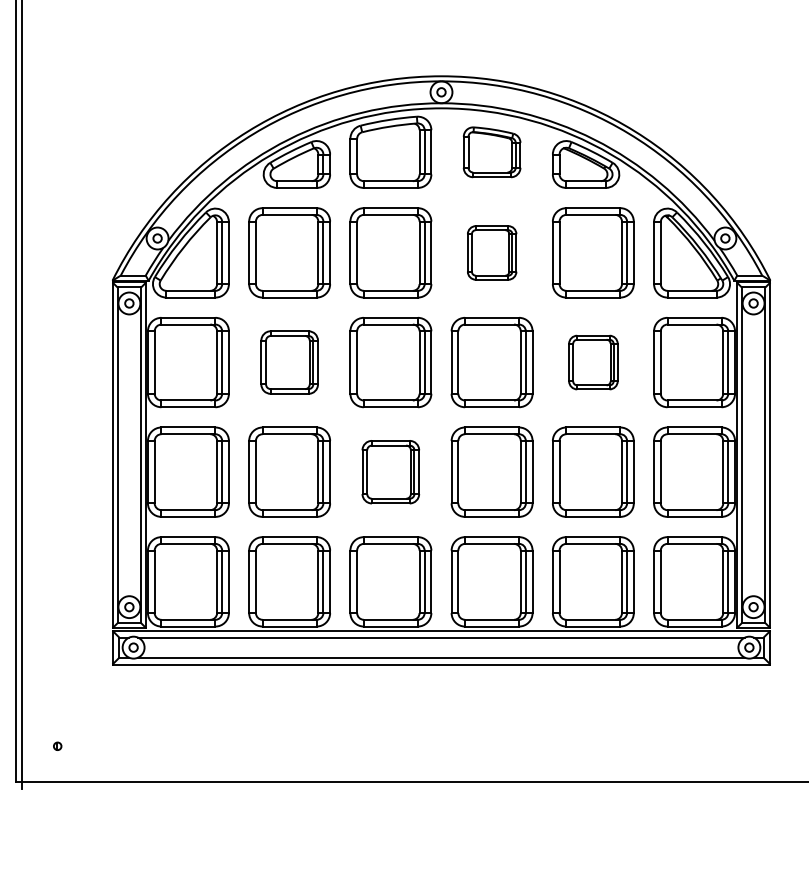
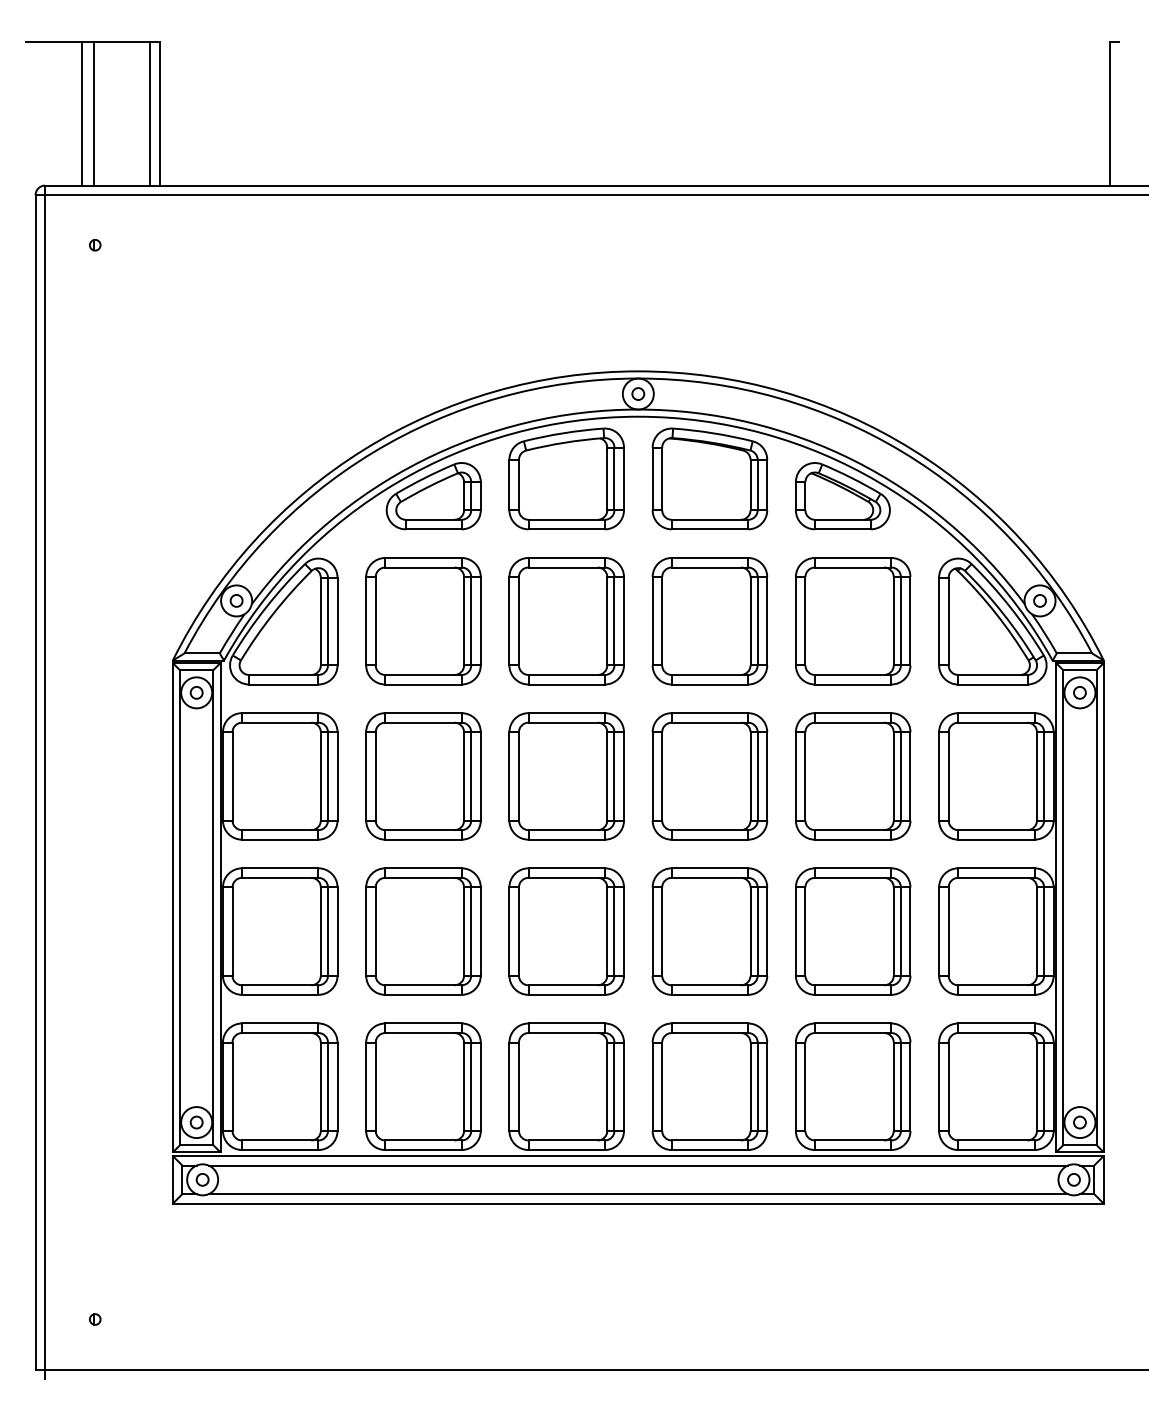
part: (491, 152) -> (709, 478), size x1.43
part: (491, 253) -> (709, 621), size x1.67
part: (289, 362) -> (423, 776), size x1.43
part: (593, 362) -> (853, 776), size x1.67
part: (390, 472) -> (566, 931), size x1.43

